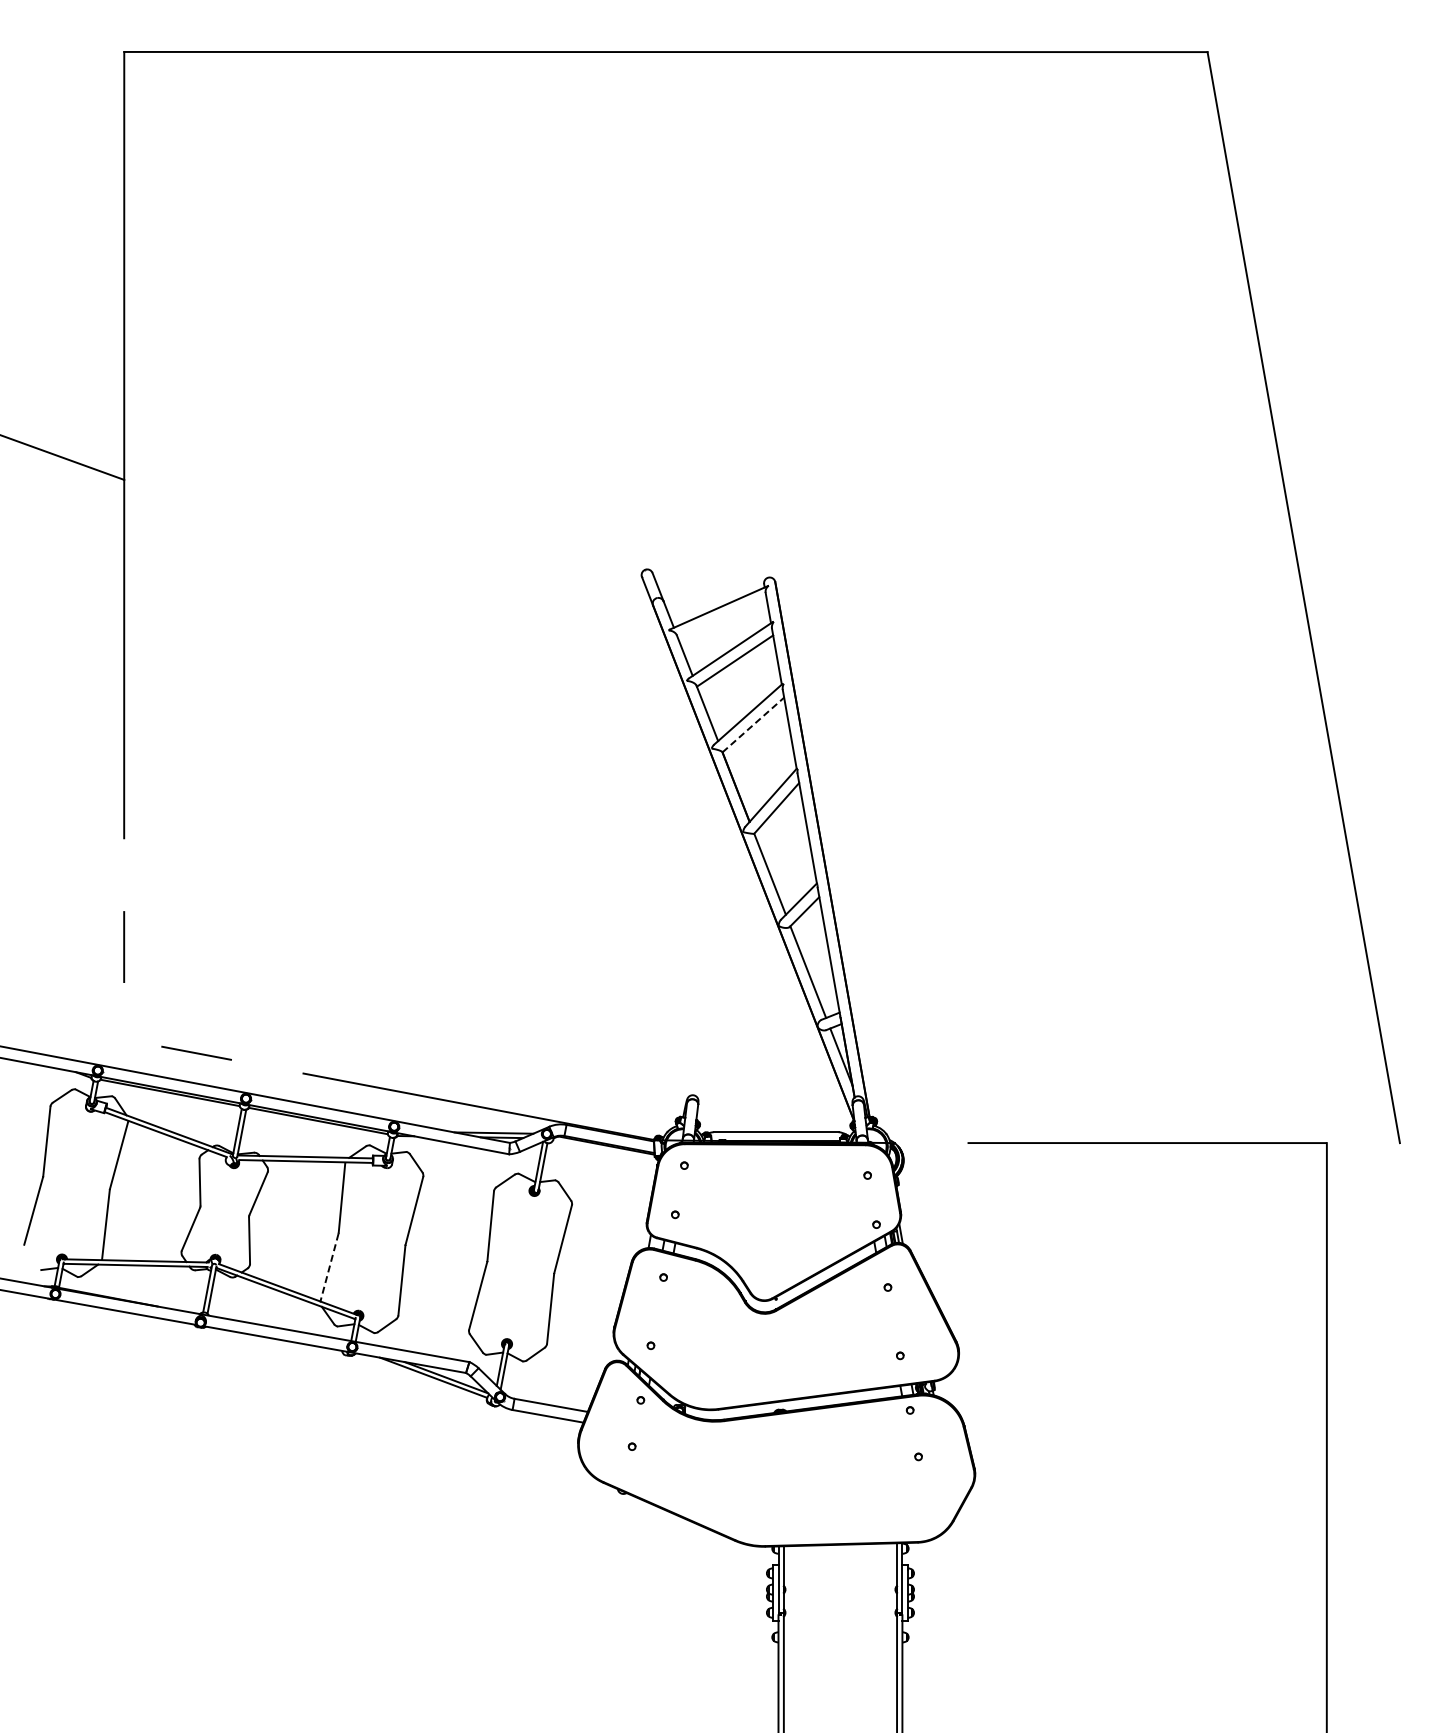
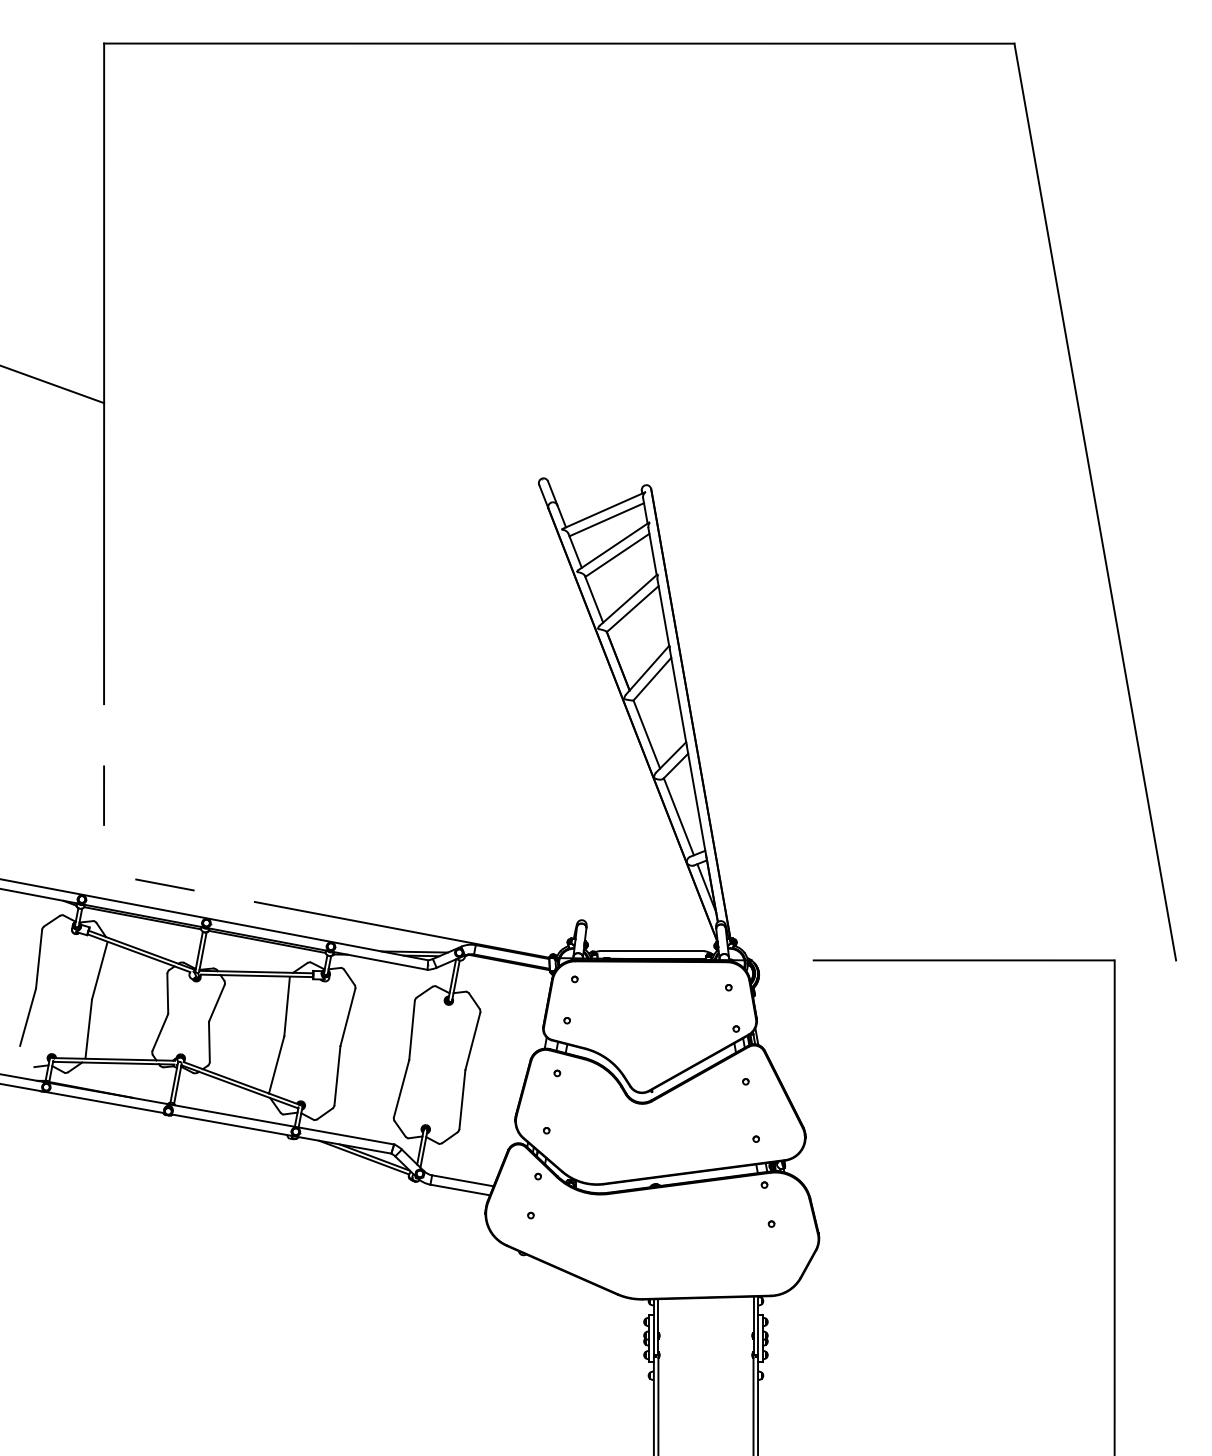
line: (722, 618) -> (606, 519), added
line: (753, 724) -> (632, 608), dashed -> solid
line: (329, 1268) -> (276, 1065), dashed -> solid

